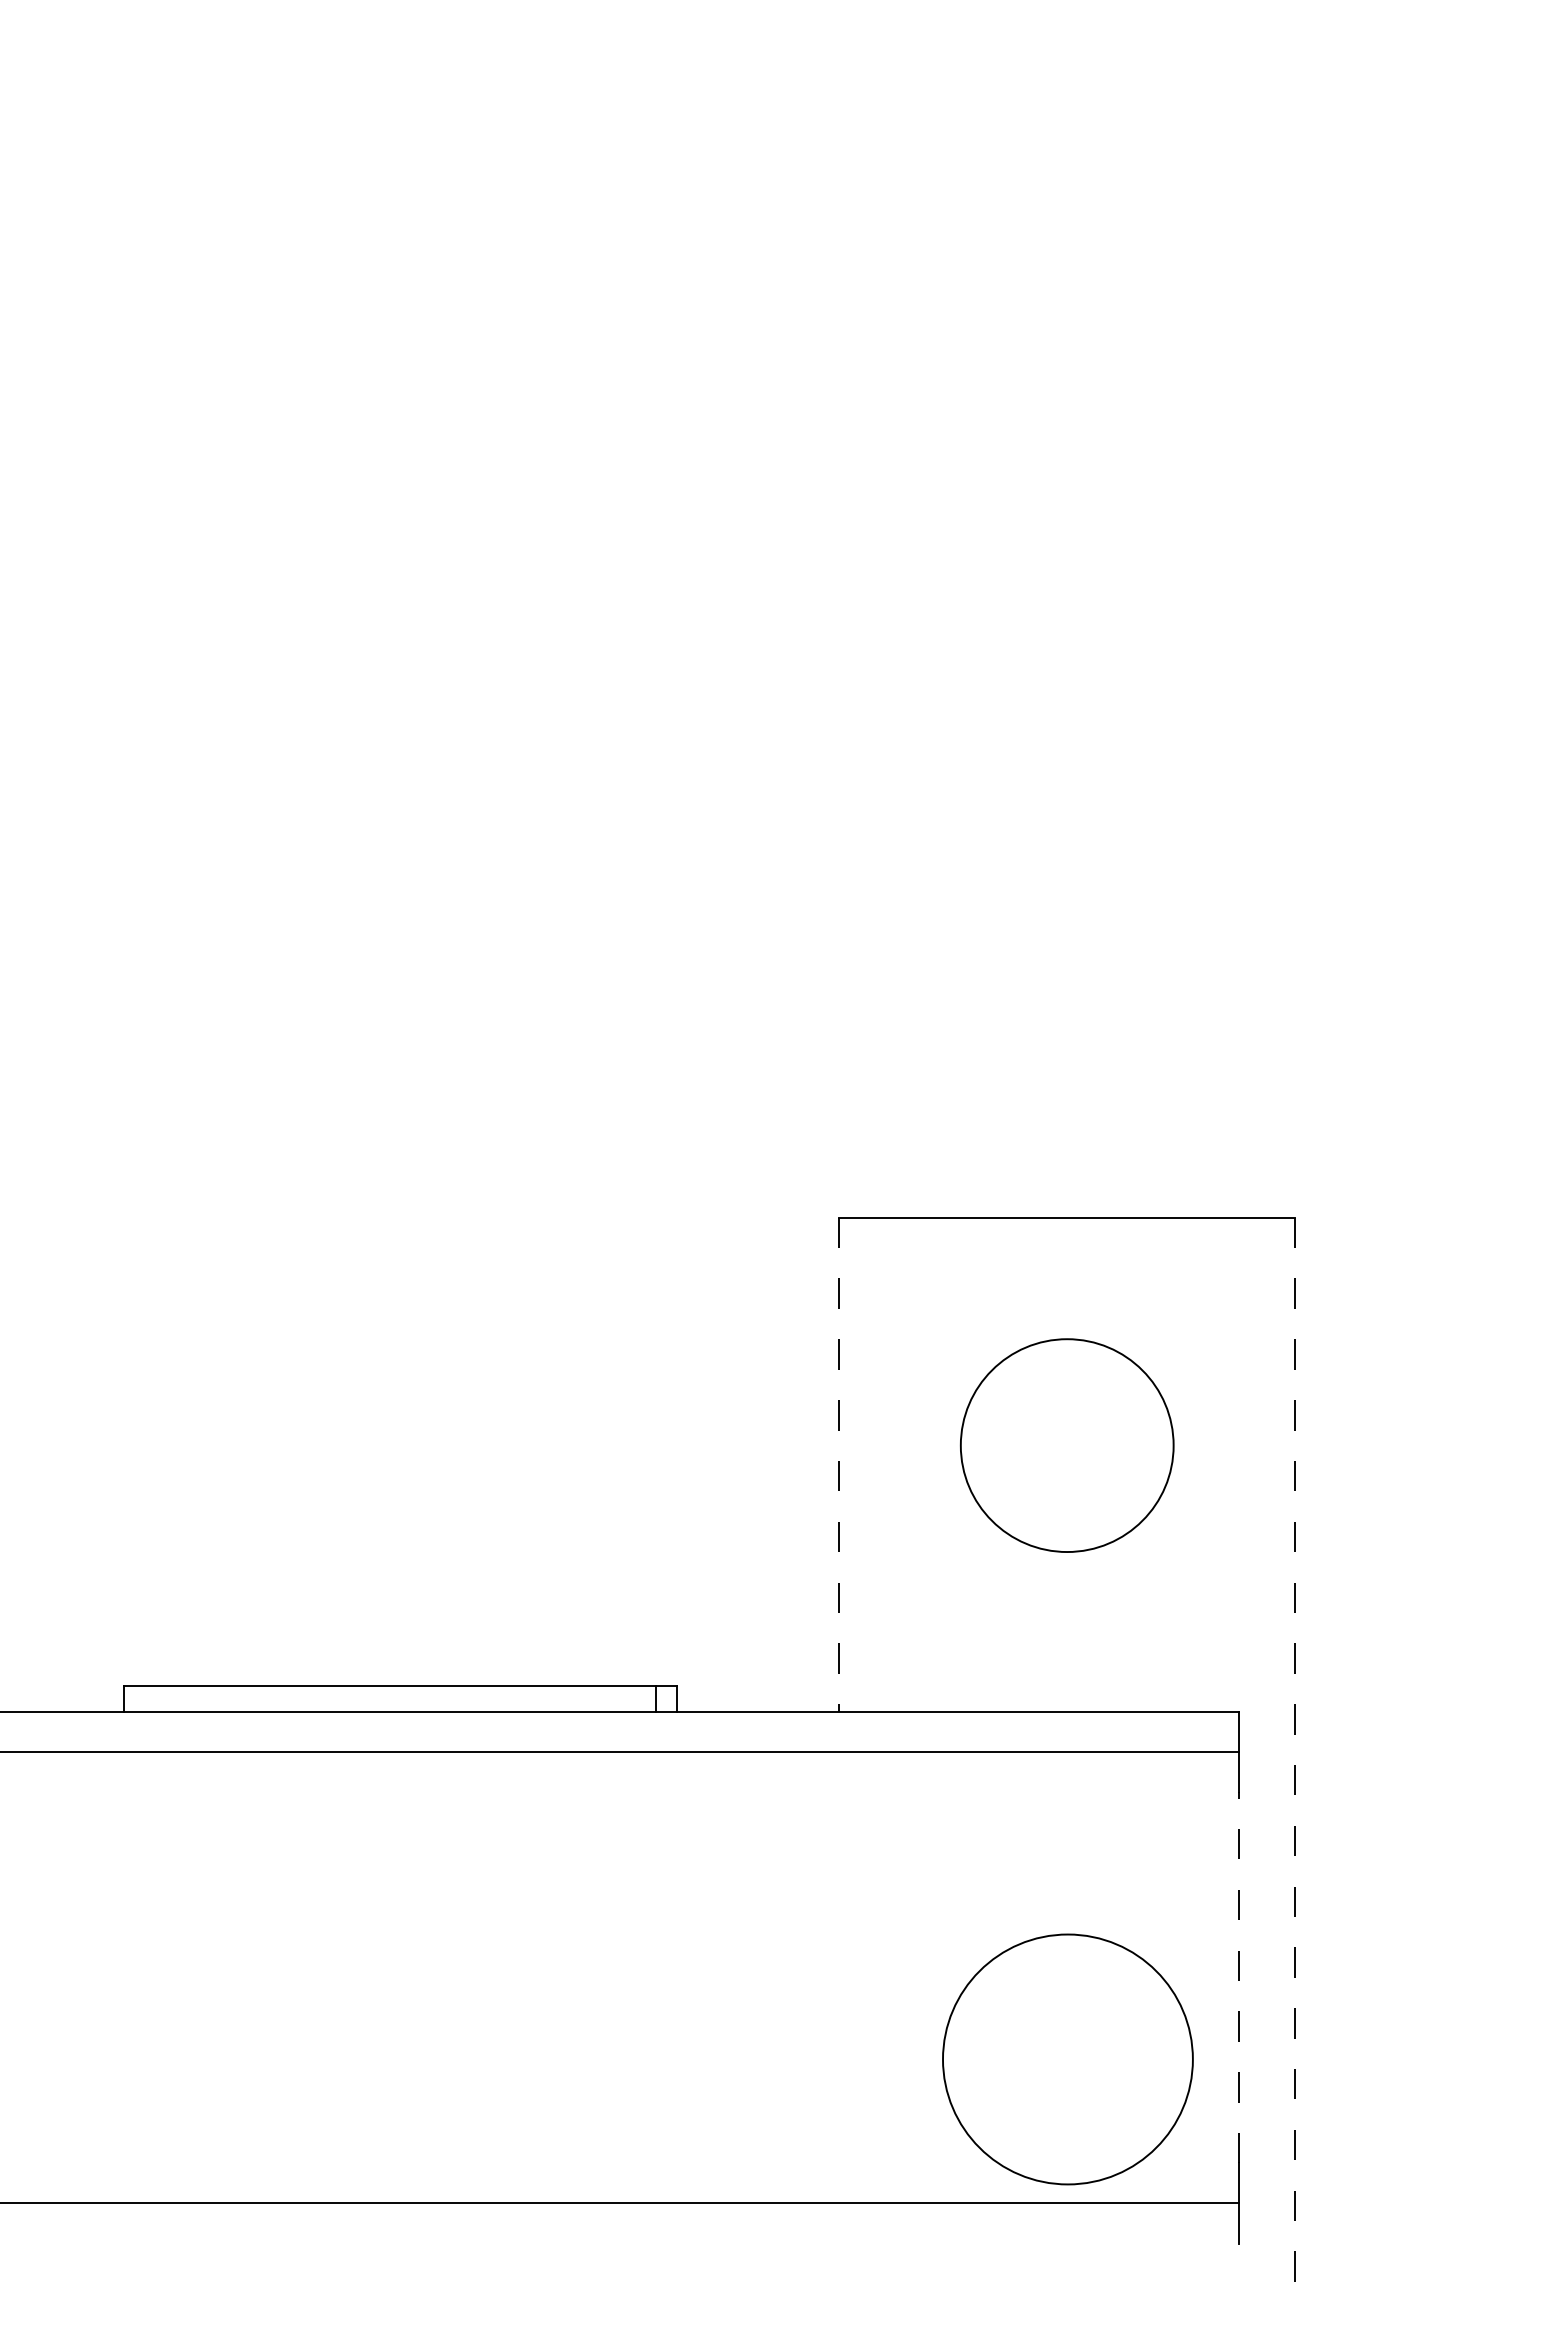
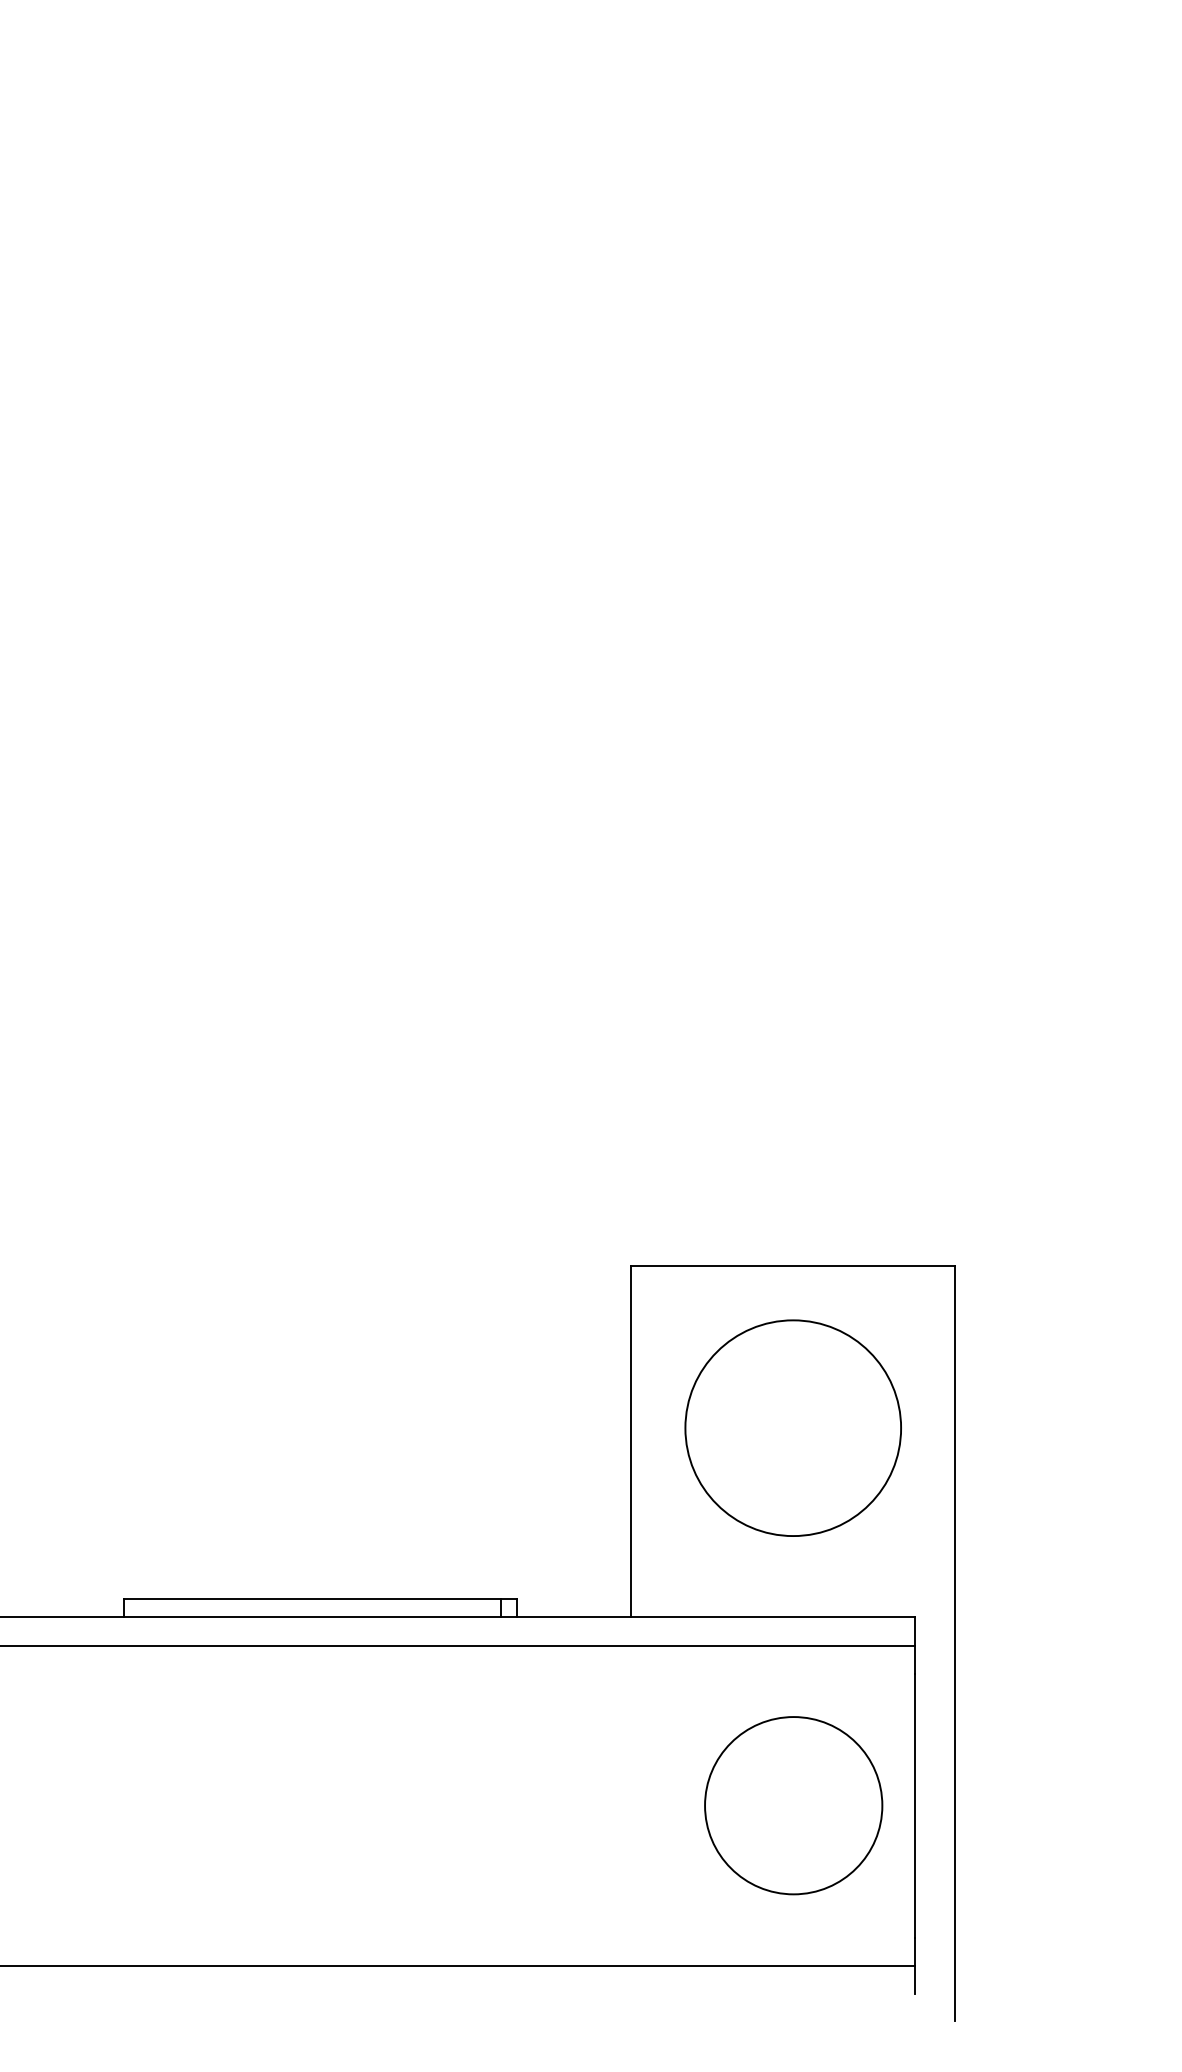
circle: (1066, 1444) -> (792, 1427), size x1.43
line: (839, 1465) -> (631, 1442), dashed -> solid
line: (1295, 1749) -> (955, 1643), dashed -> solid
line: (1239, 1977) -> (915, 1805), dashed -> solid
circle: (1067, 2059) -> (793, 1805), moved

